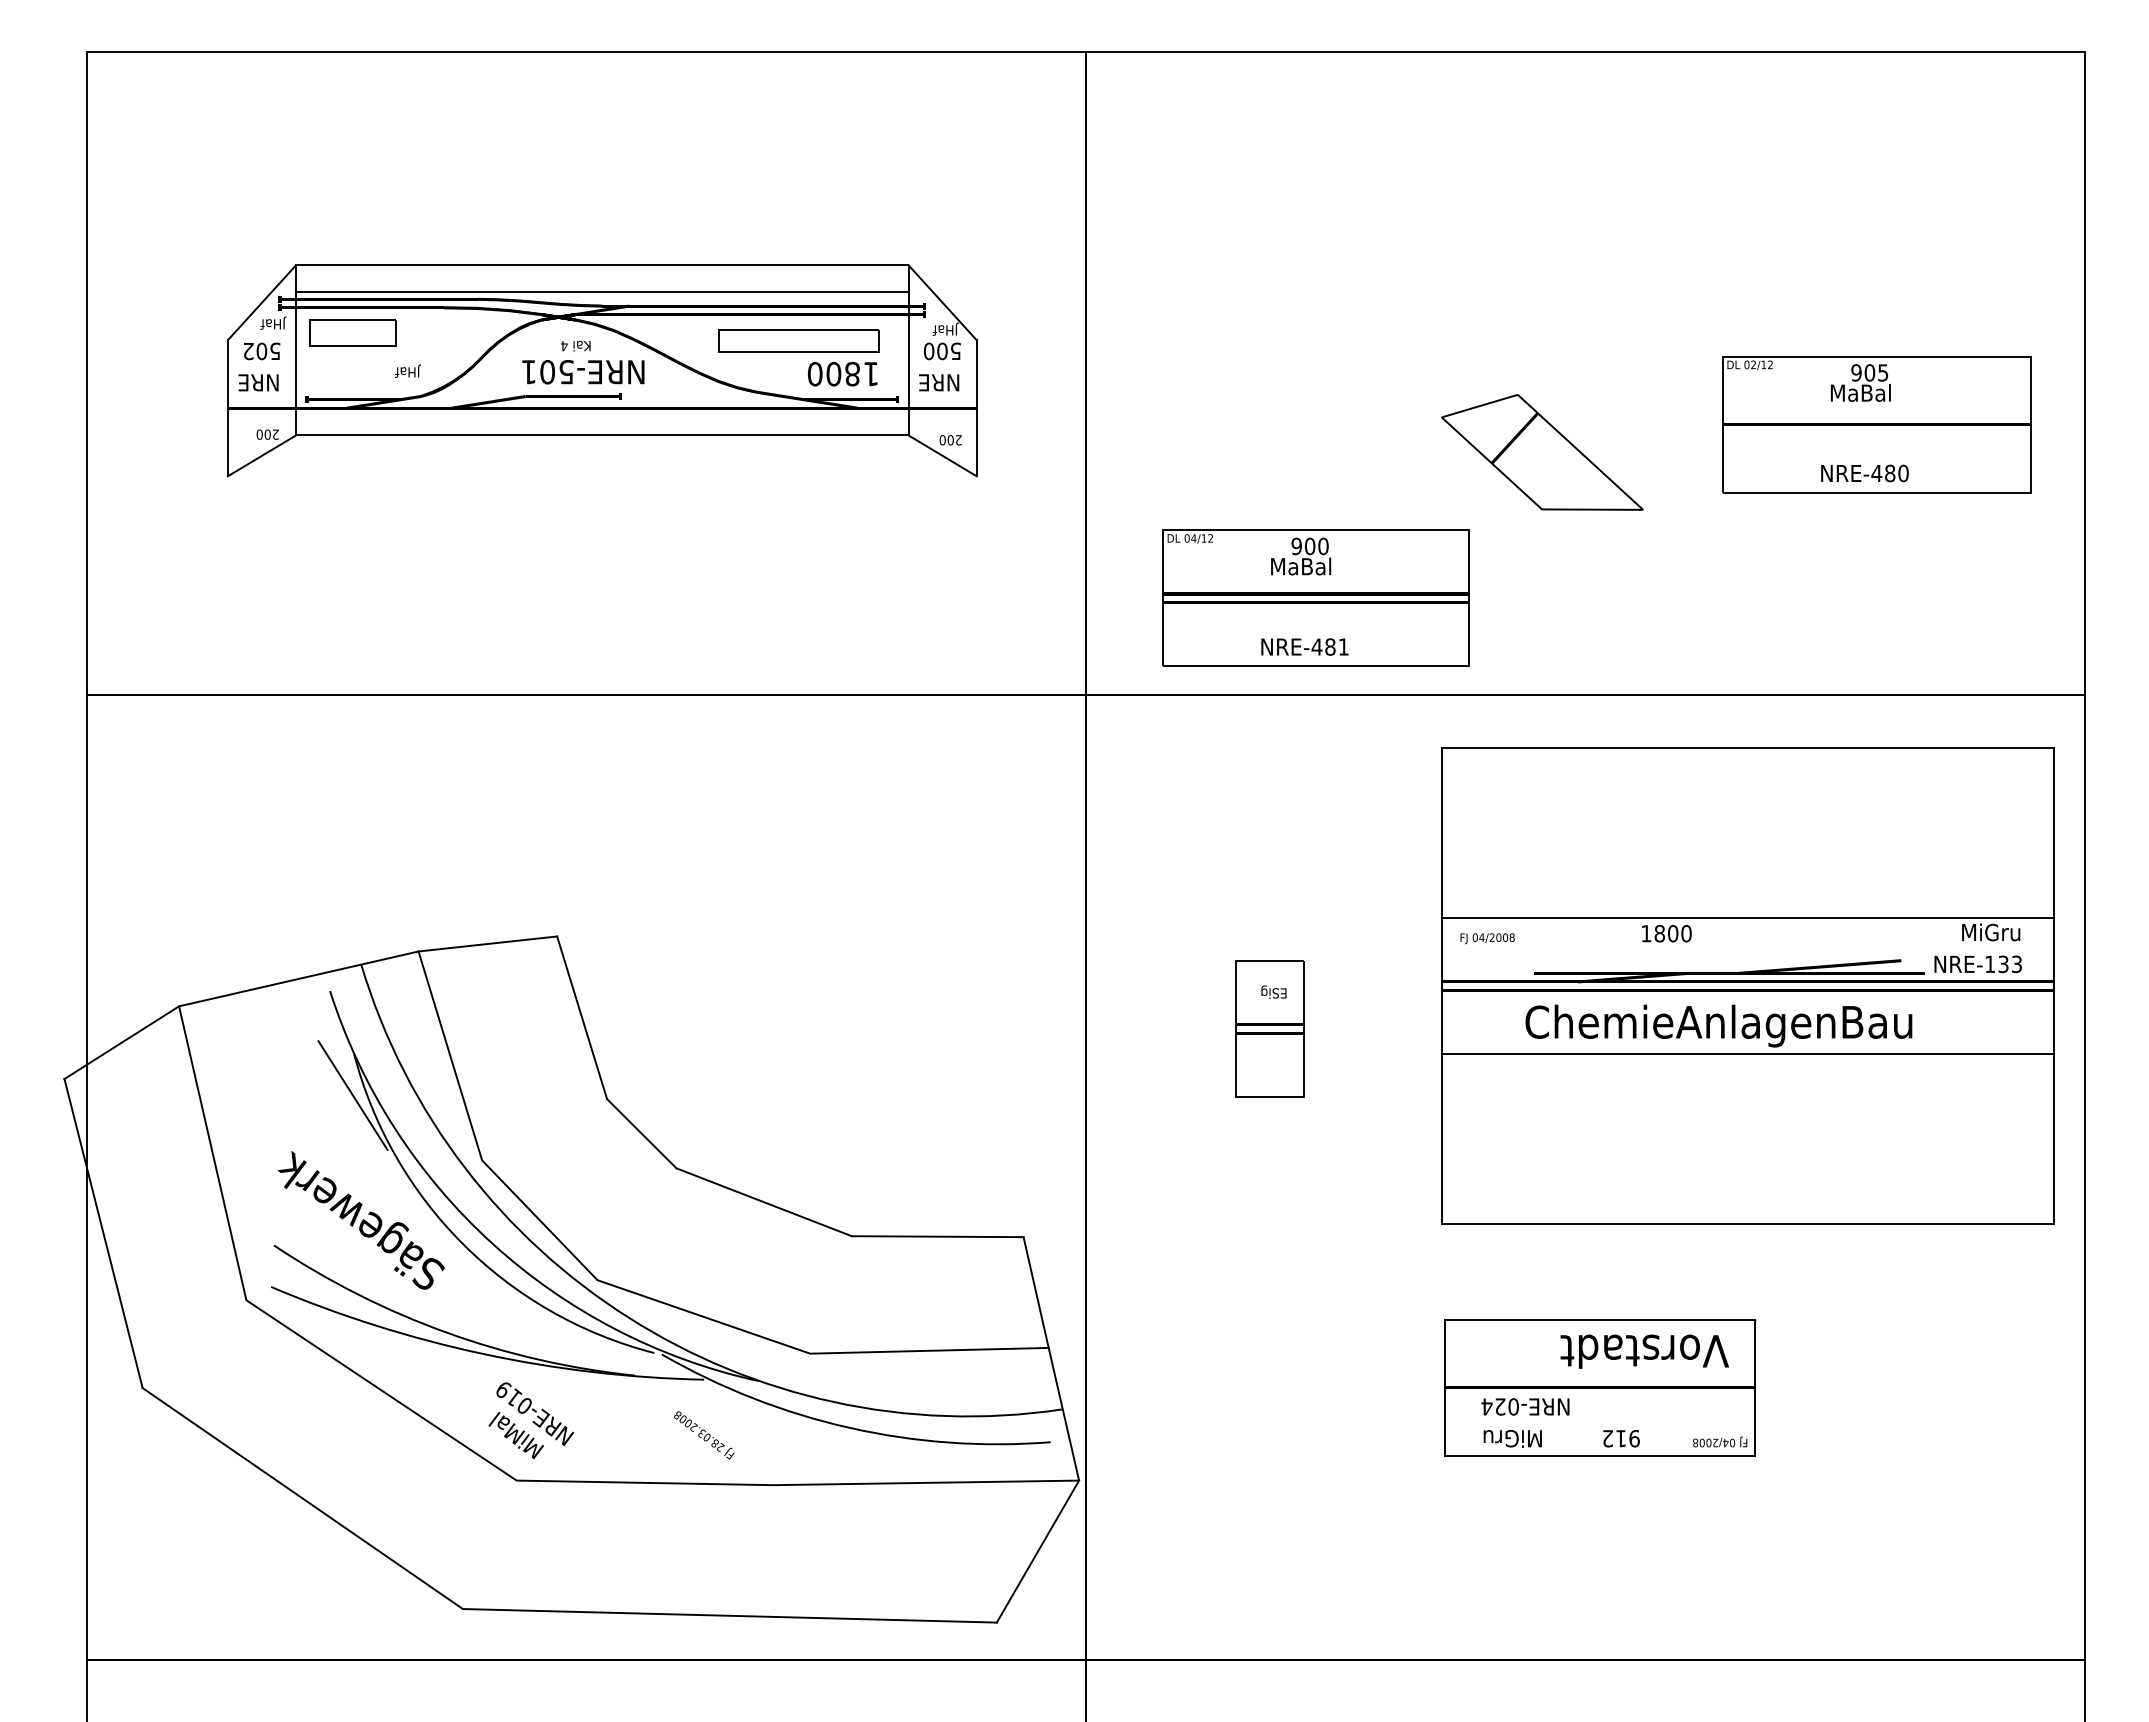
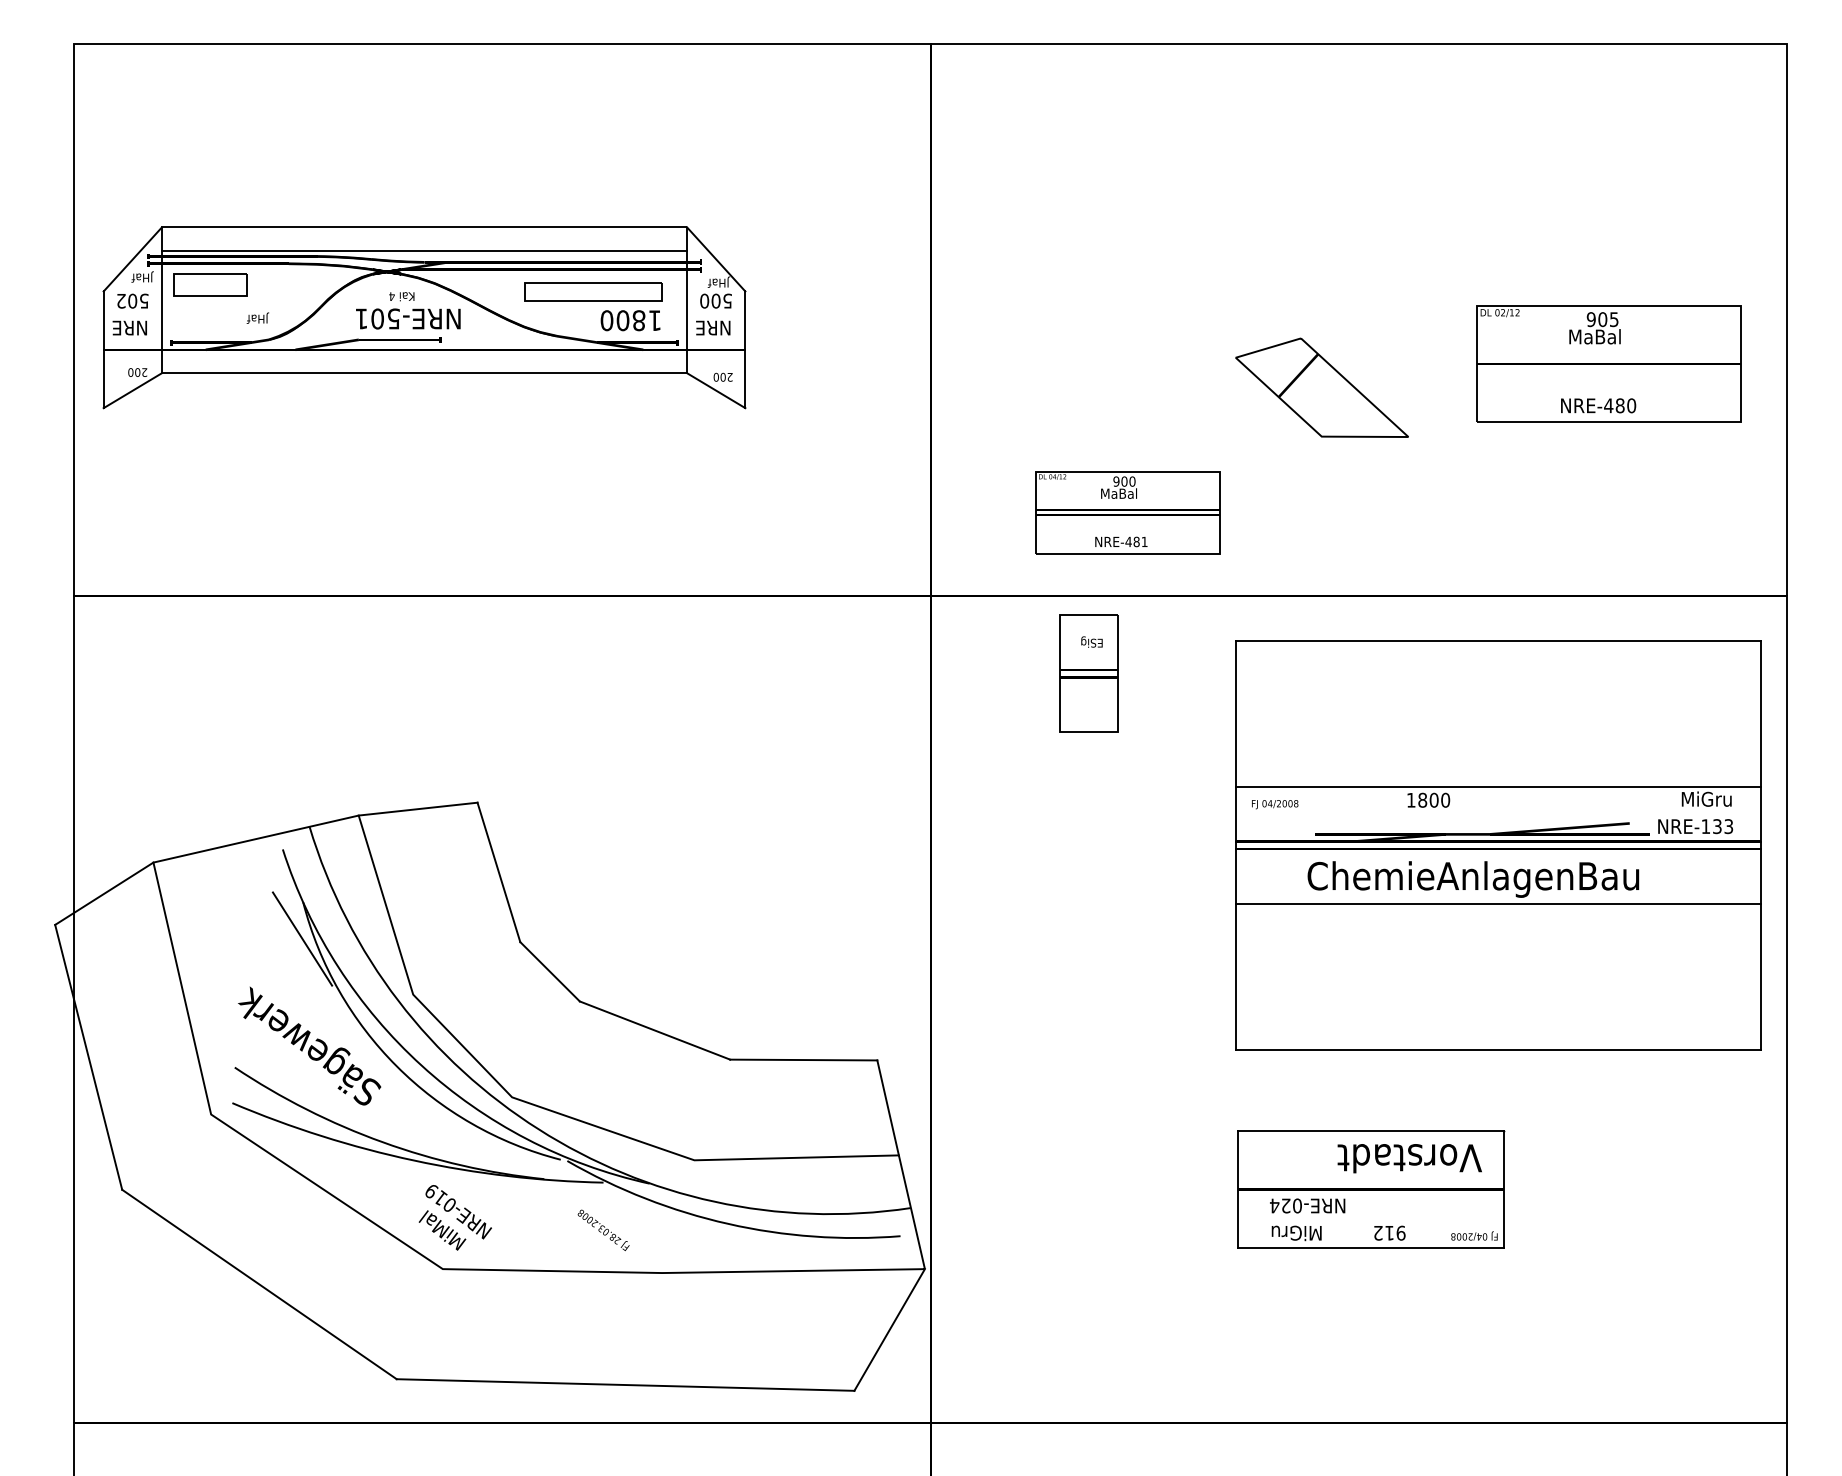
part: (602, 370) -> (424, 317), moved
part: (1315, 597) -> (1127, 512), size x0.7
part: (1269, 1028) -> (1088, 673), moved

